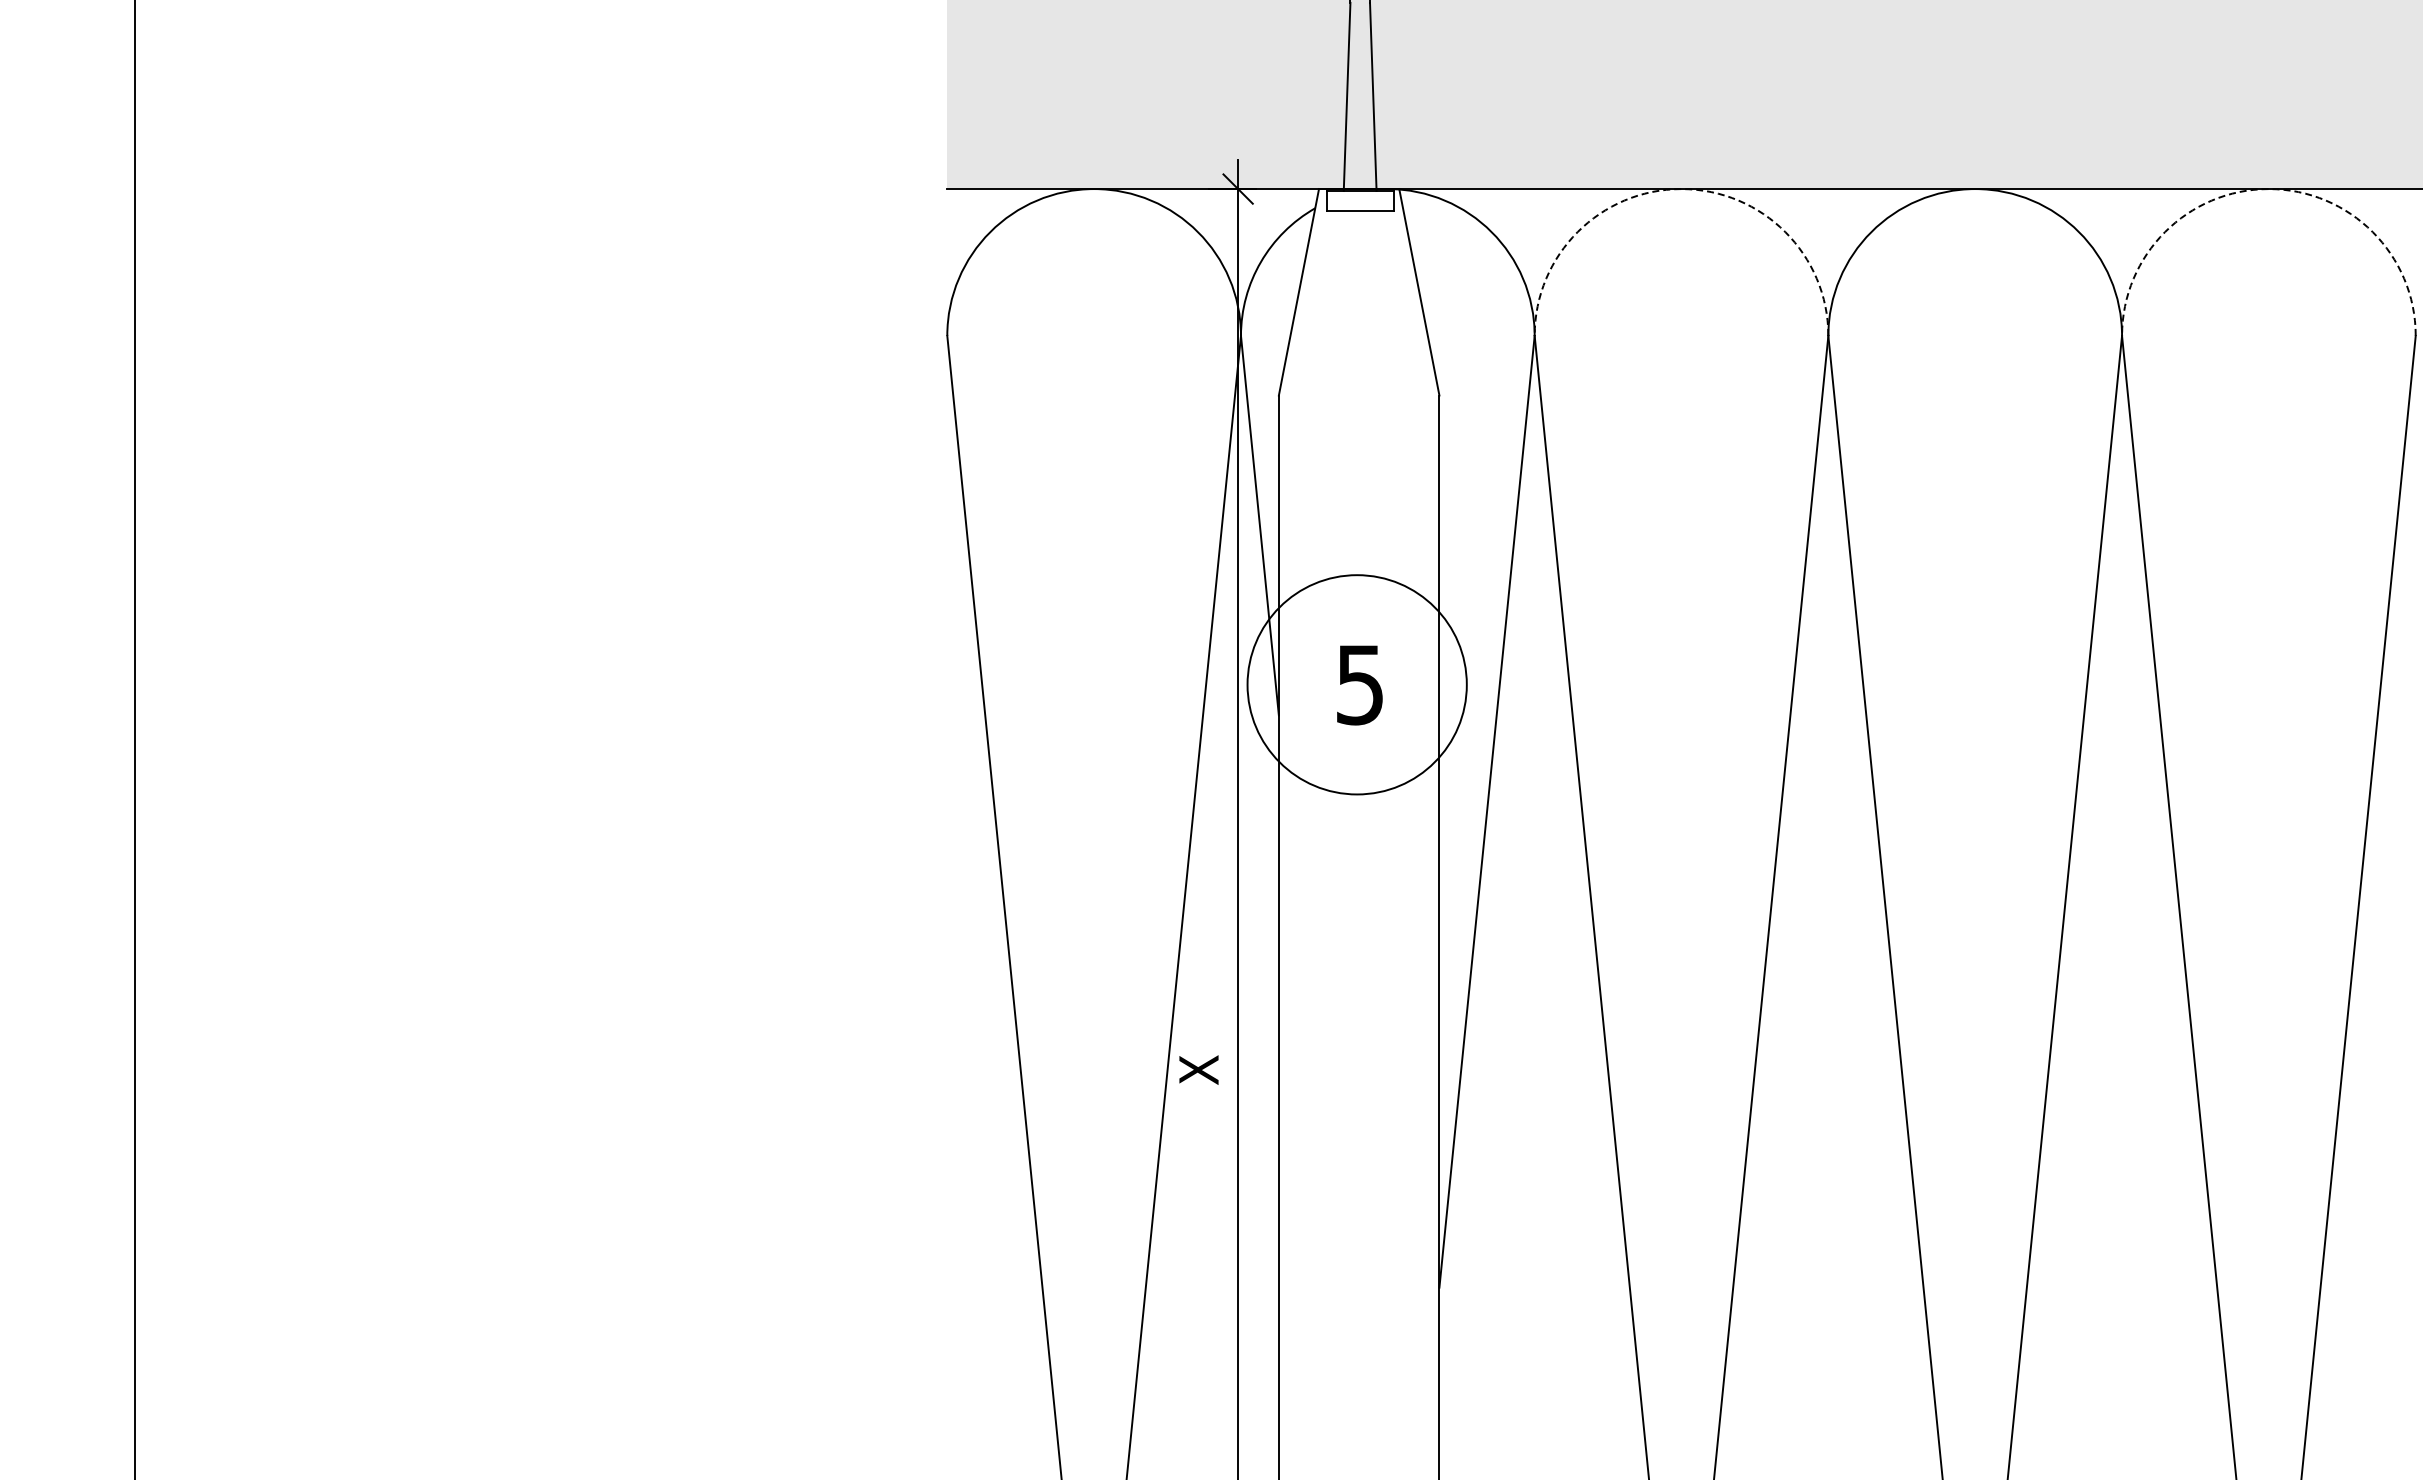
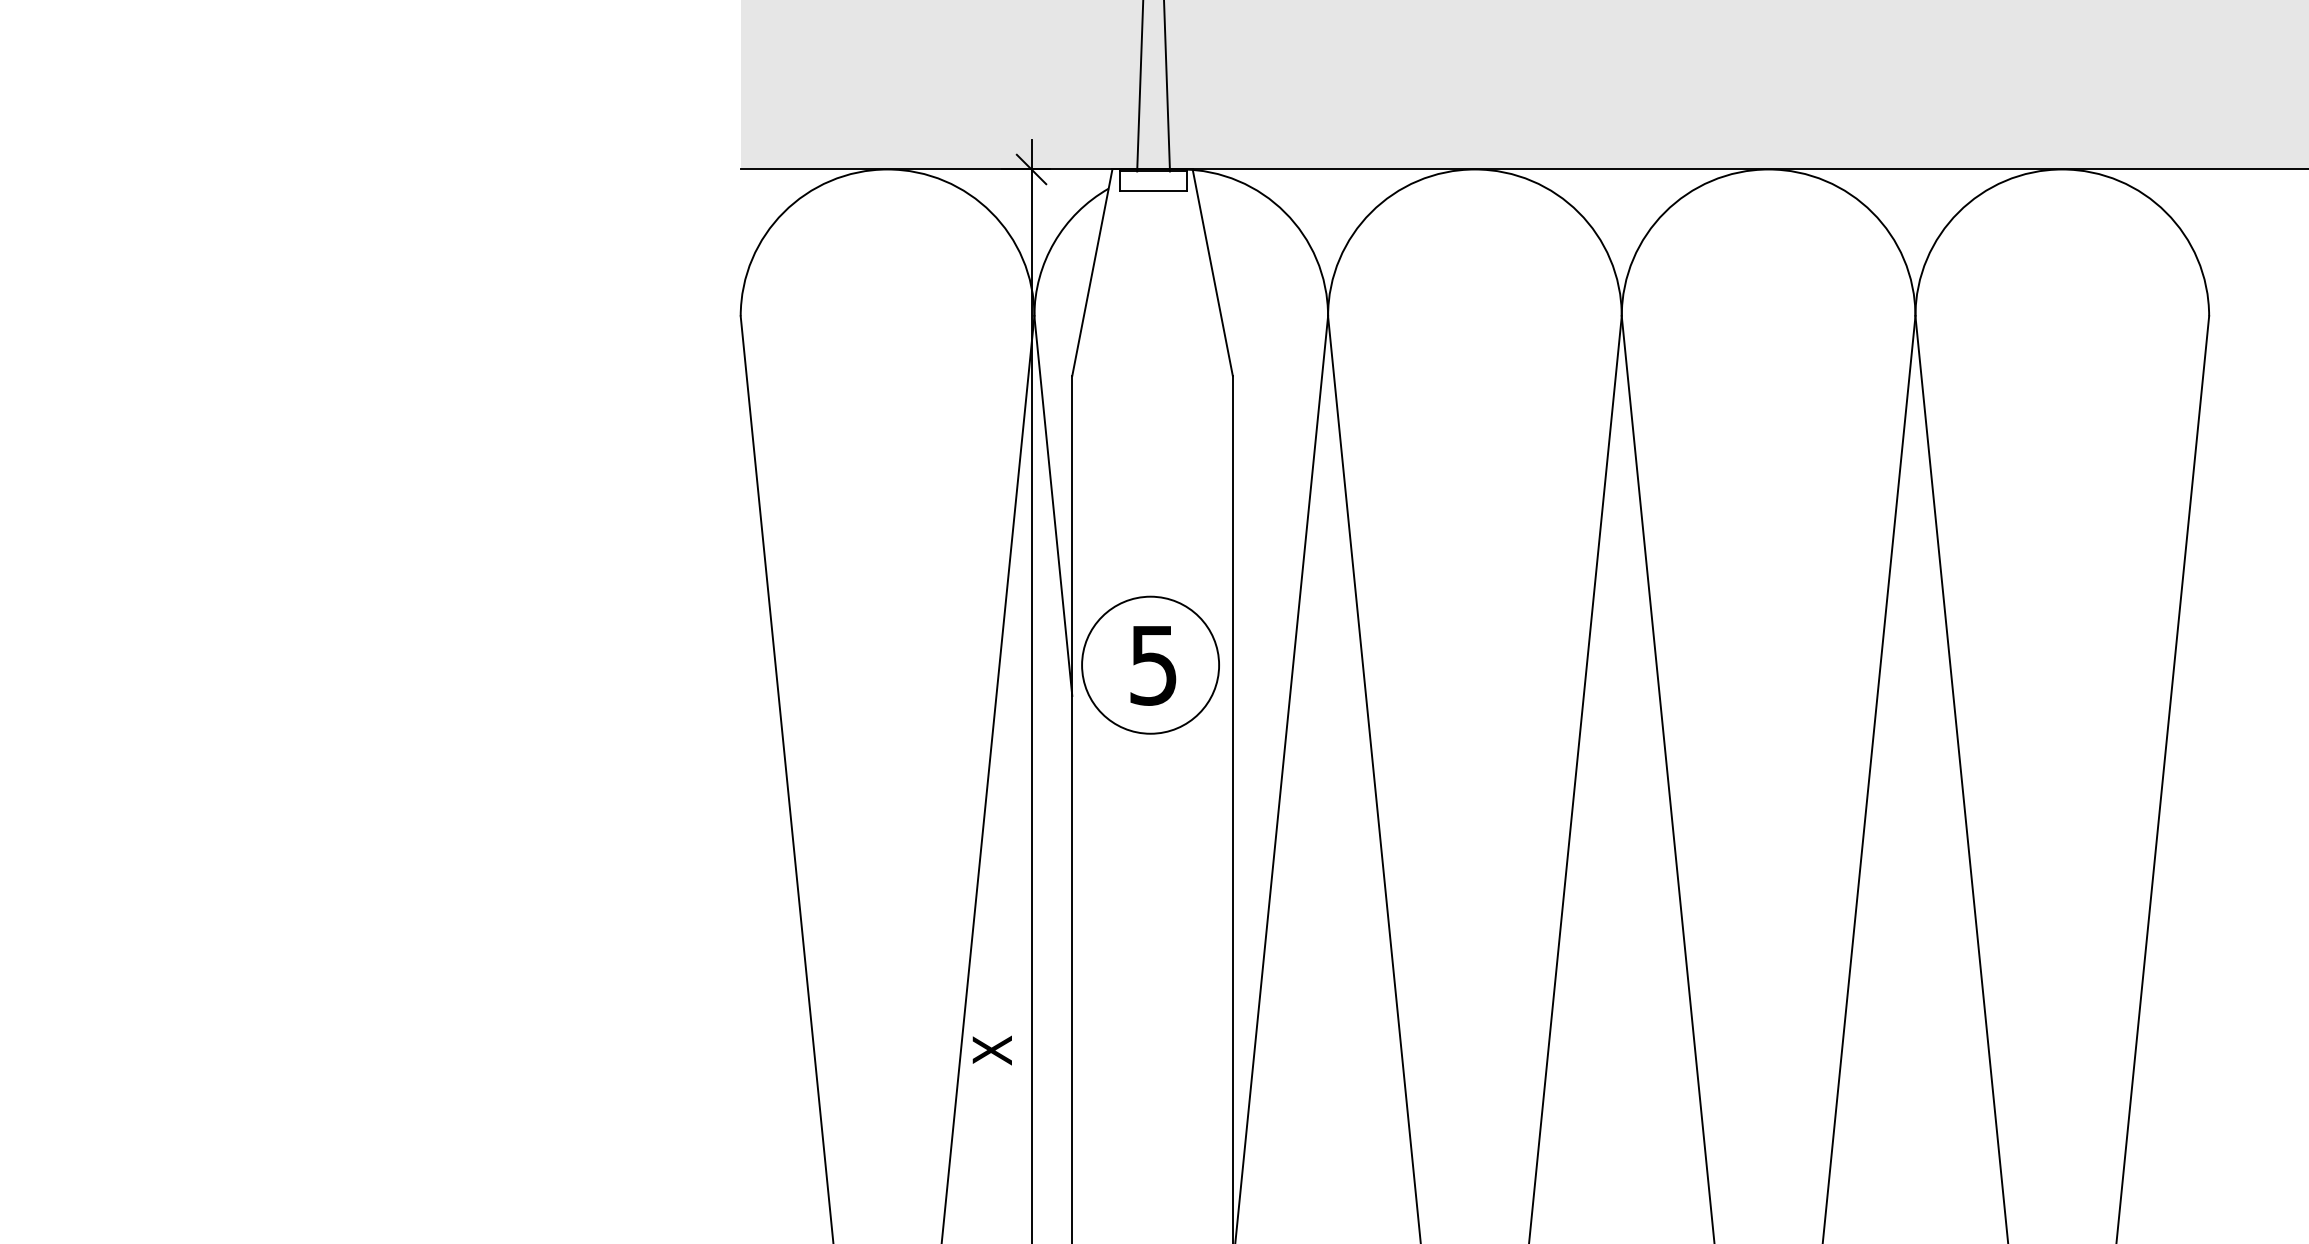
arc: (1681, 189) -> (1474, 169), dashed -> solid
arc: (2268, 189) -> (2061, 169), dashed -> solid
circle: (1356, 684) -> (1149, 664), size x0.62

